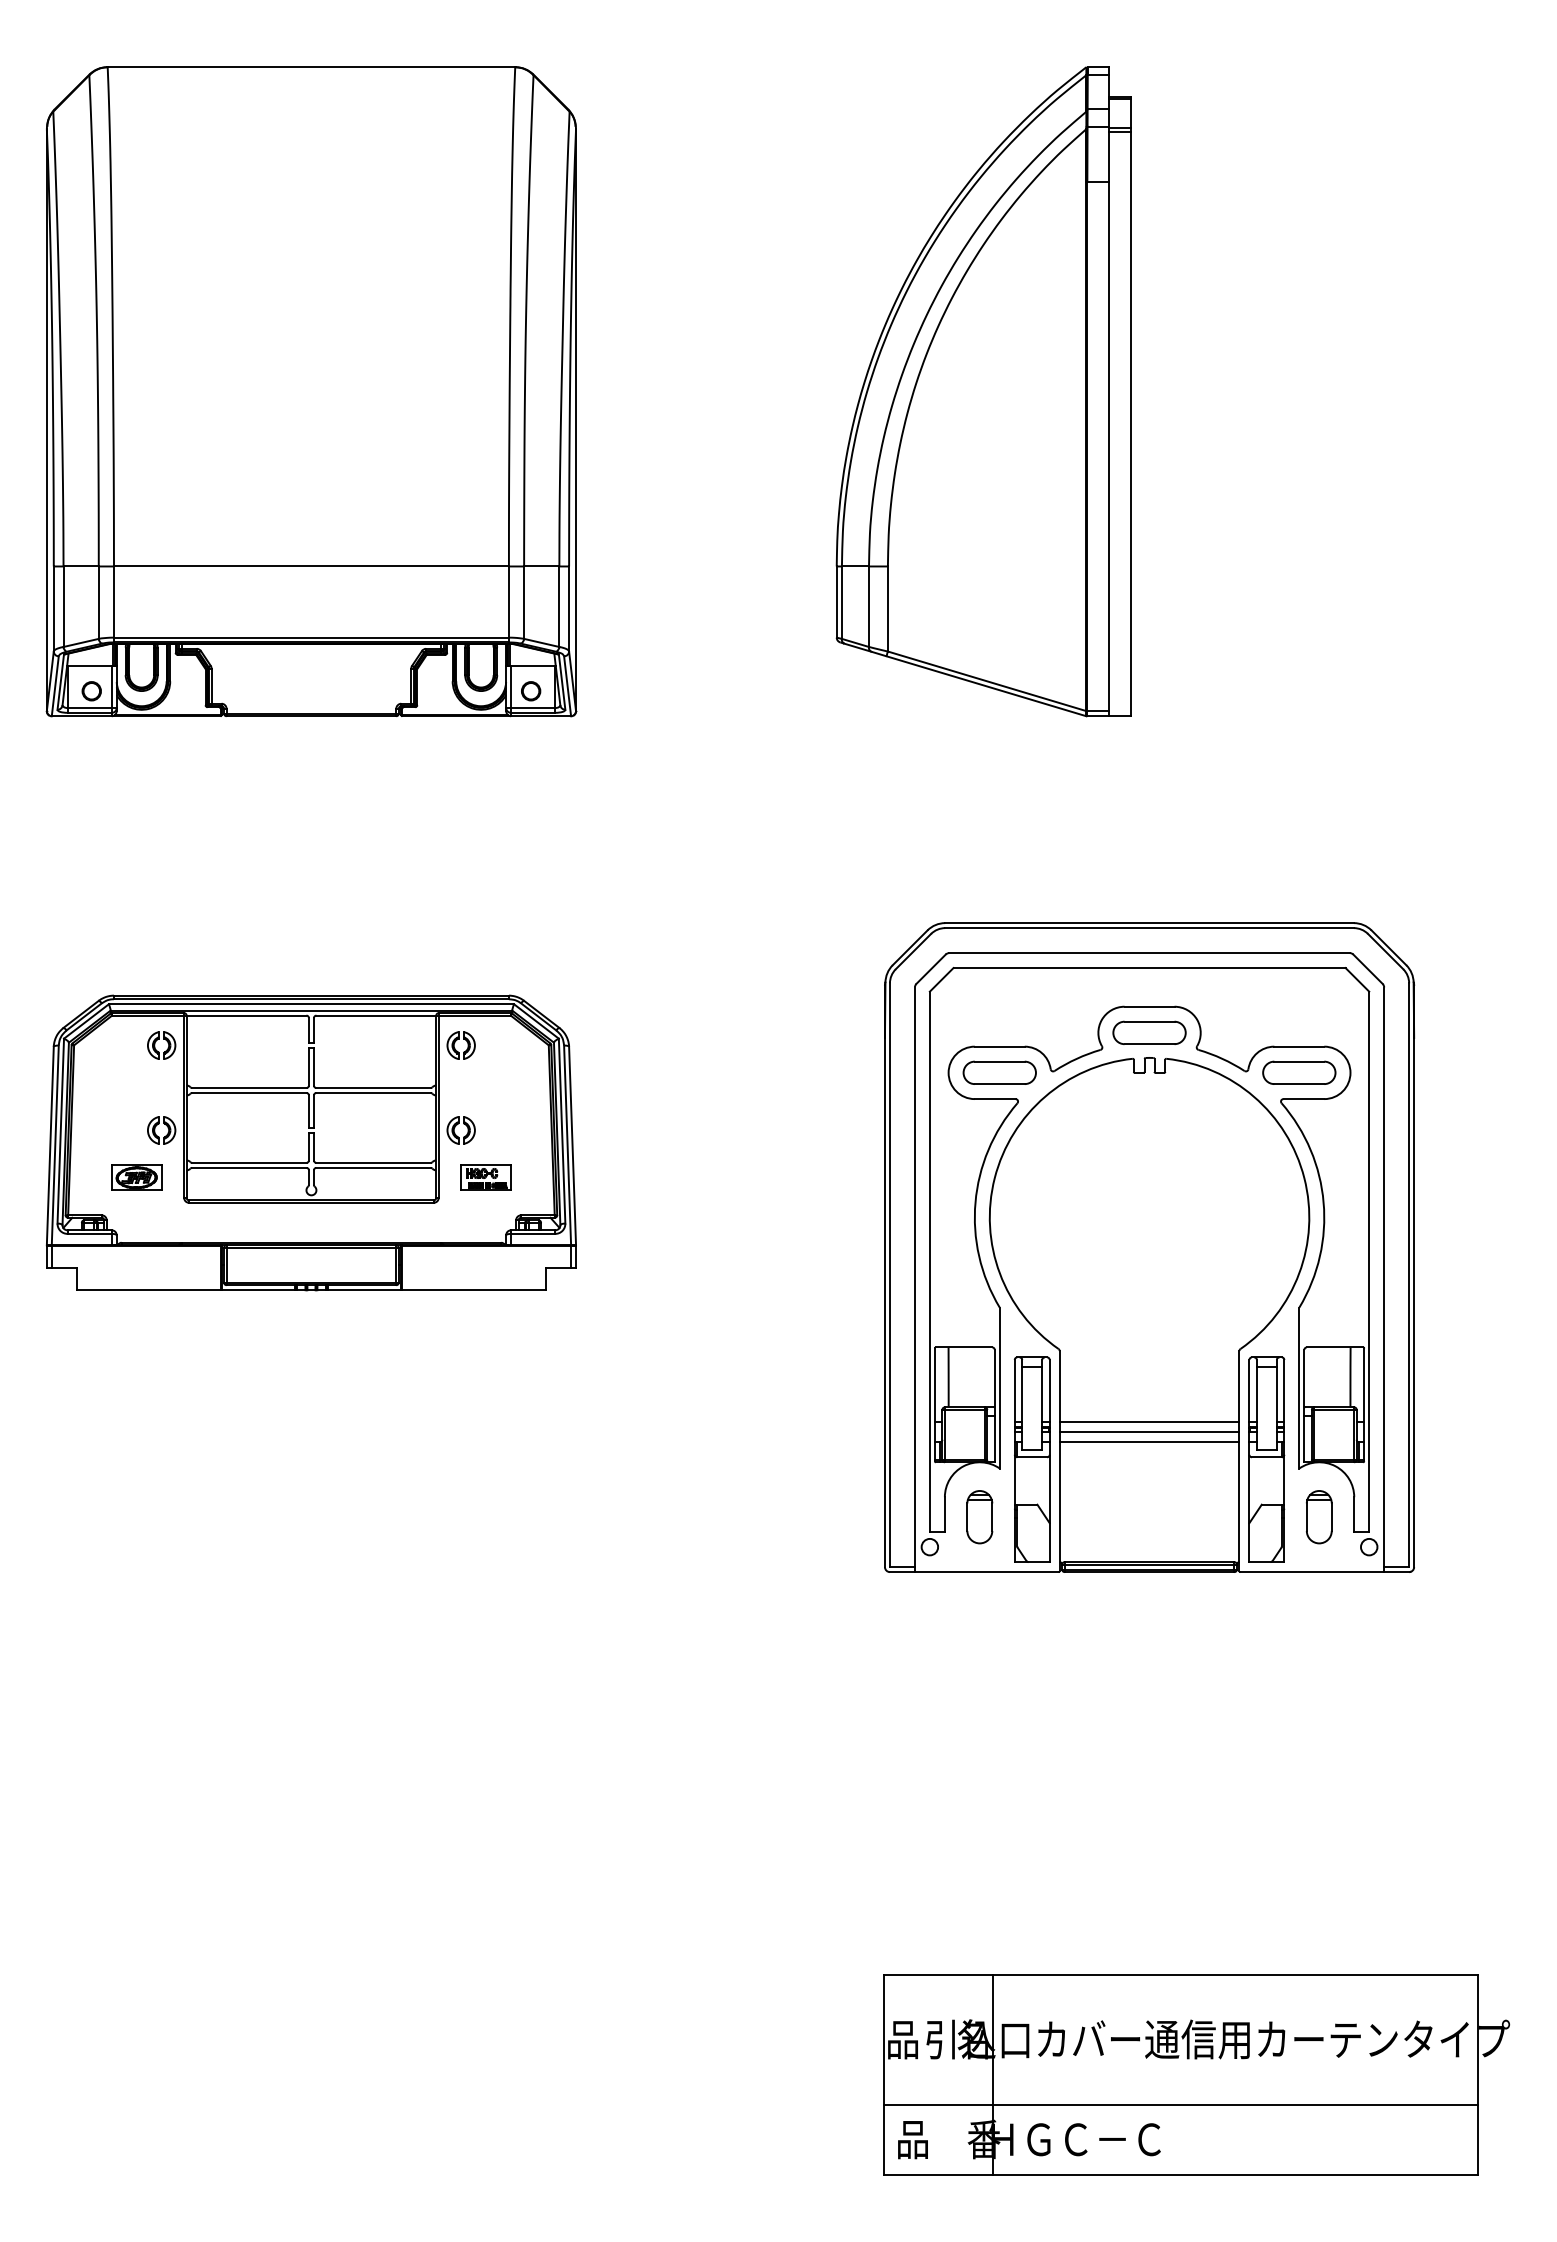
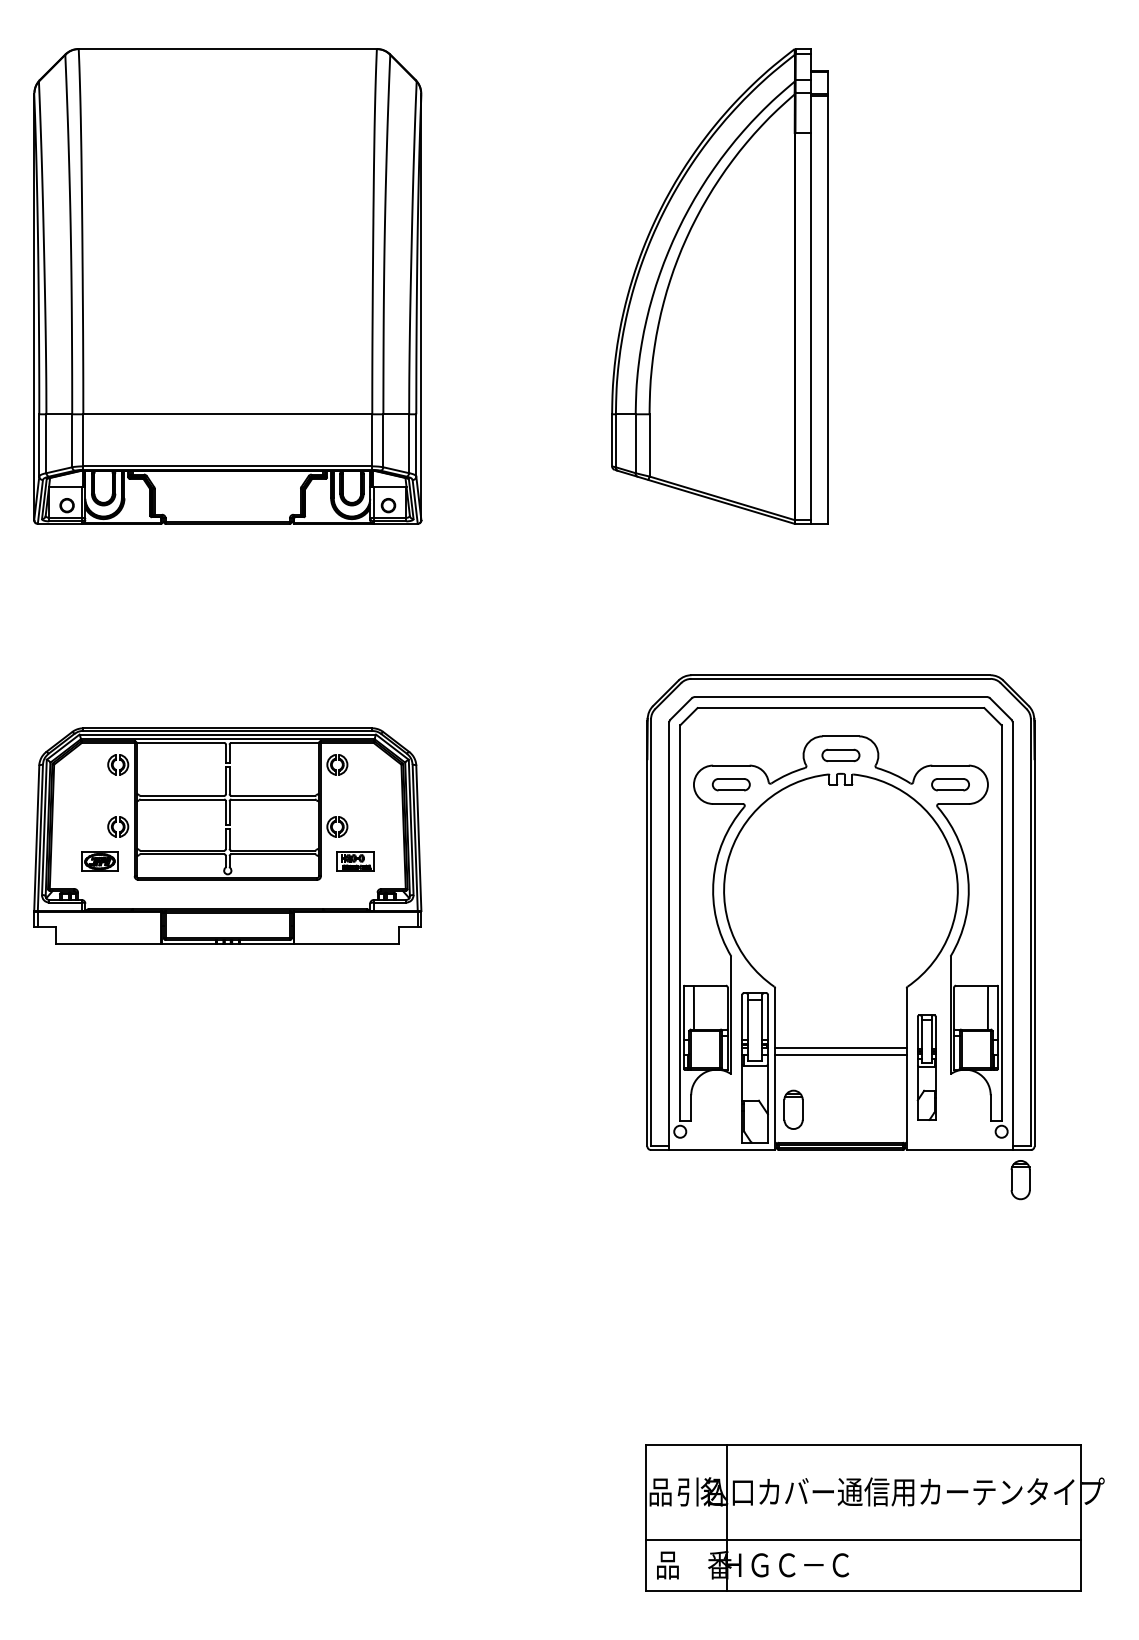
part: (1149, 1032) -> (840, 755), size x0.7
part: (999, 1072) -> (731, 784), size x0.7
part: (1299, 1072) -> (950, 784), size x0.7
line: (1149, 1422) -> (840, 1040), removed
part: (1266, 1459) -> (926, 1067), size x0.7
part: (979, 1517) -> (793, 1110), moved
part: (1319, 1517) -> (1020, 1180), moved

